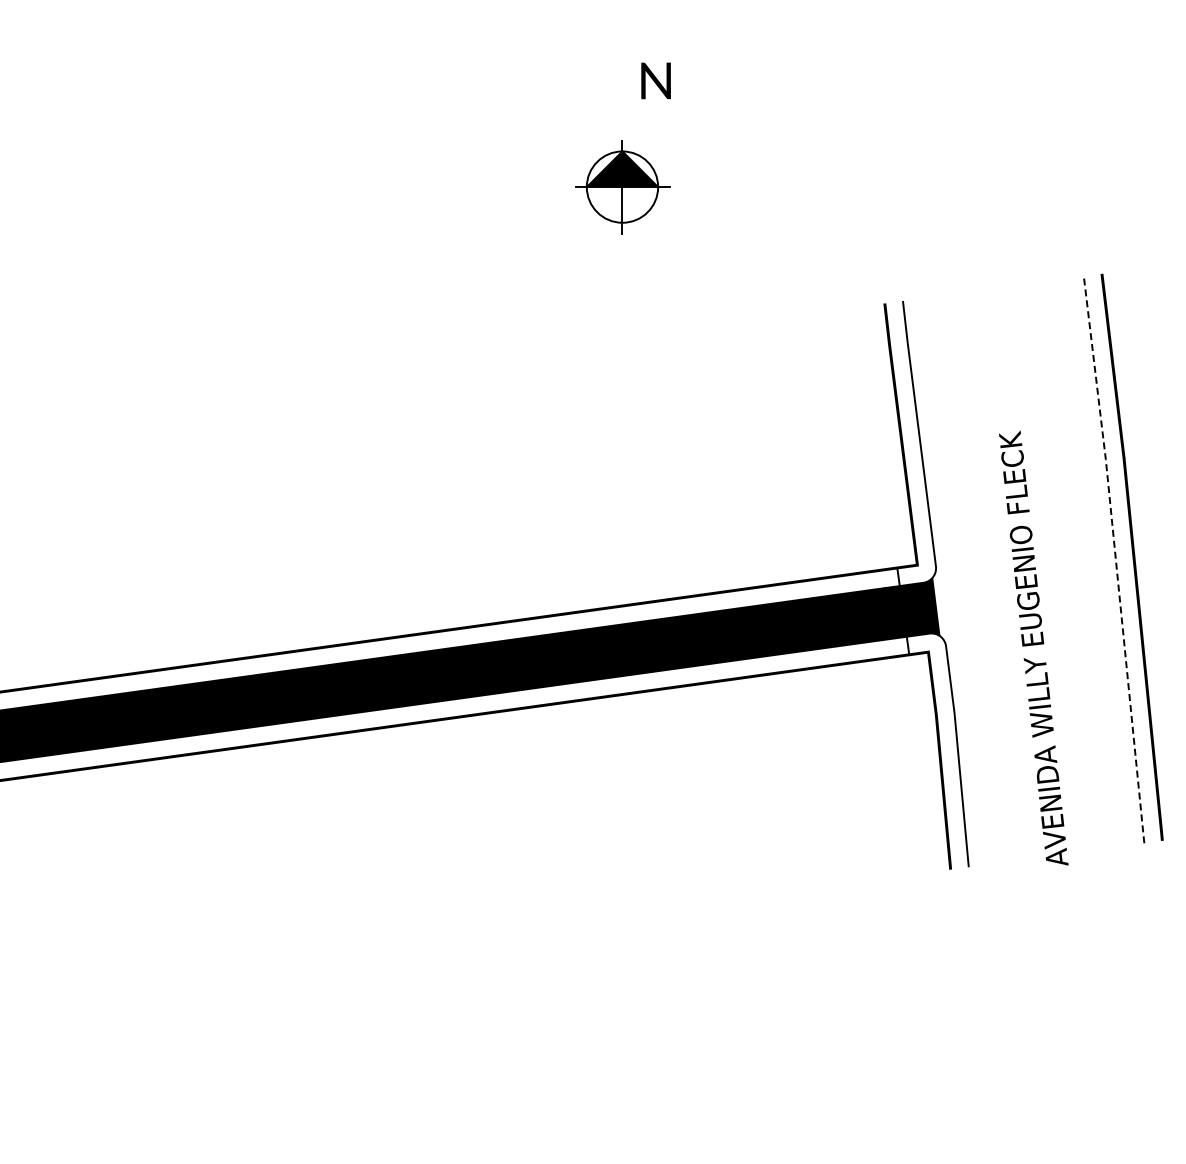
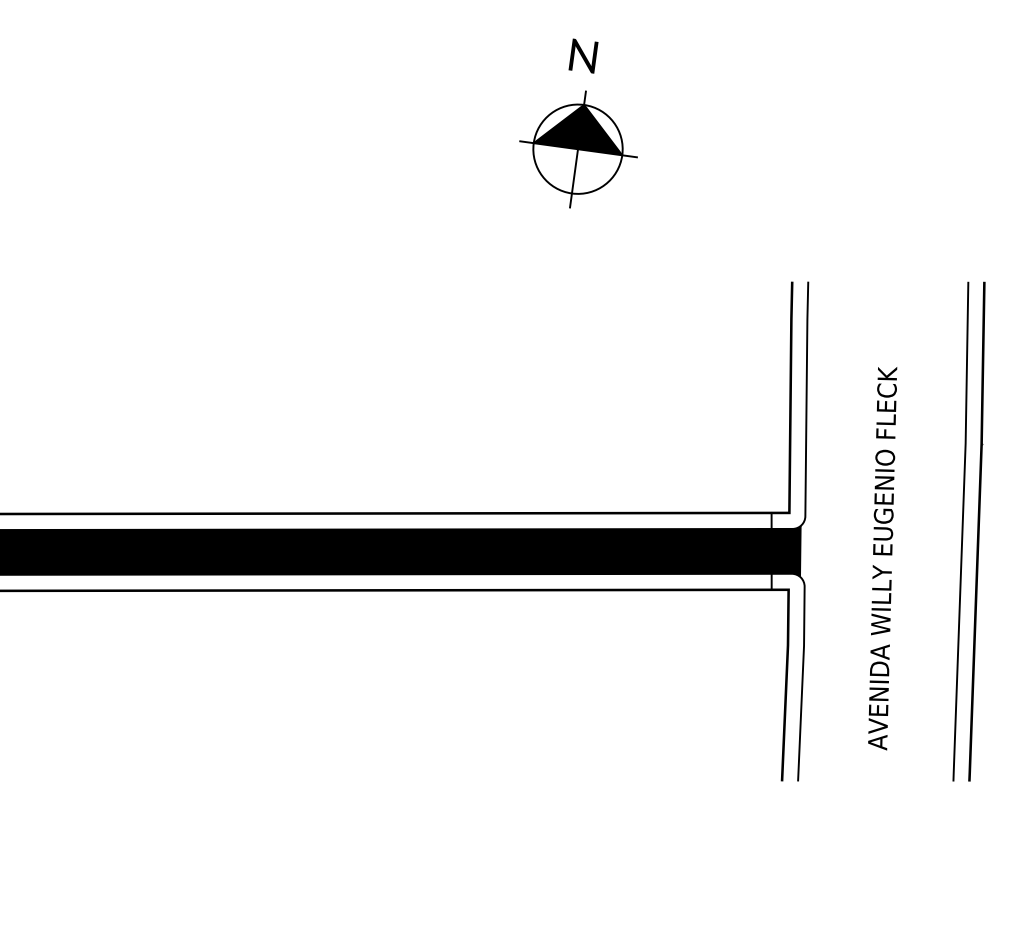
text: (655, 80) -> (583, 55), moved
part: (622, 187) -> (578, 149), size x1.43
line: (1115, 559) -> (962, 531), dashed -> solid
text: (1033, 647) -> (882, 556), moved

